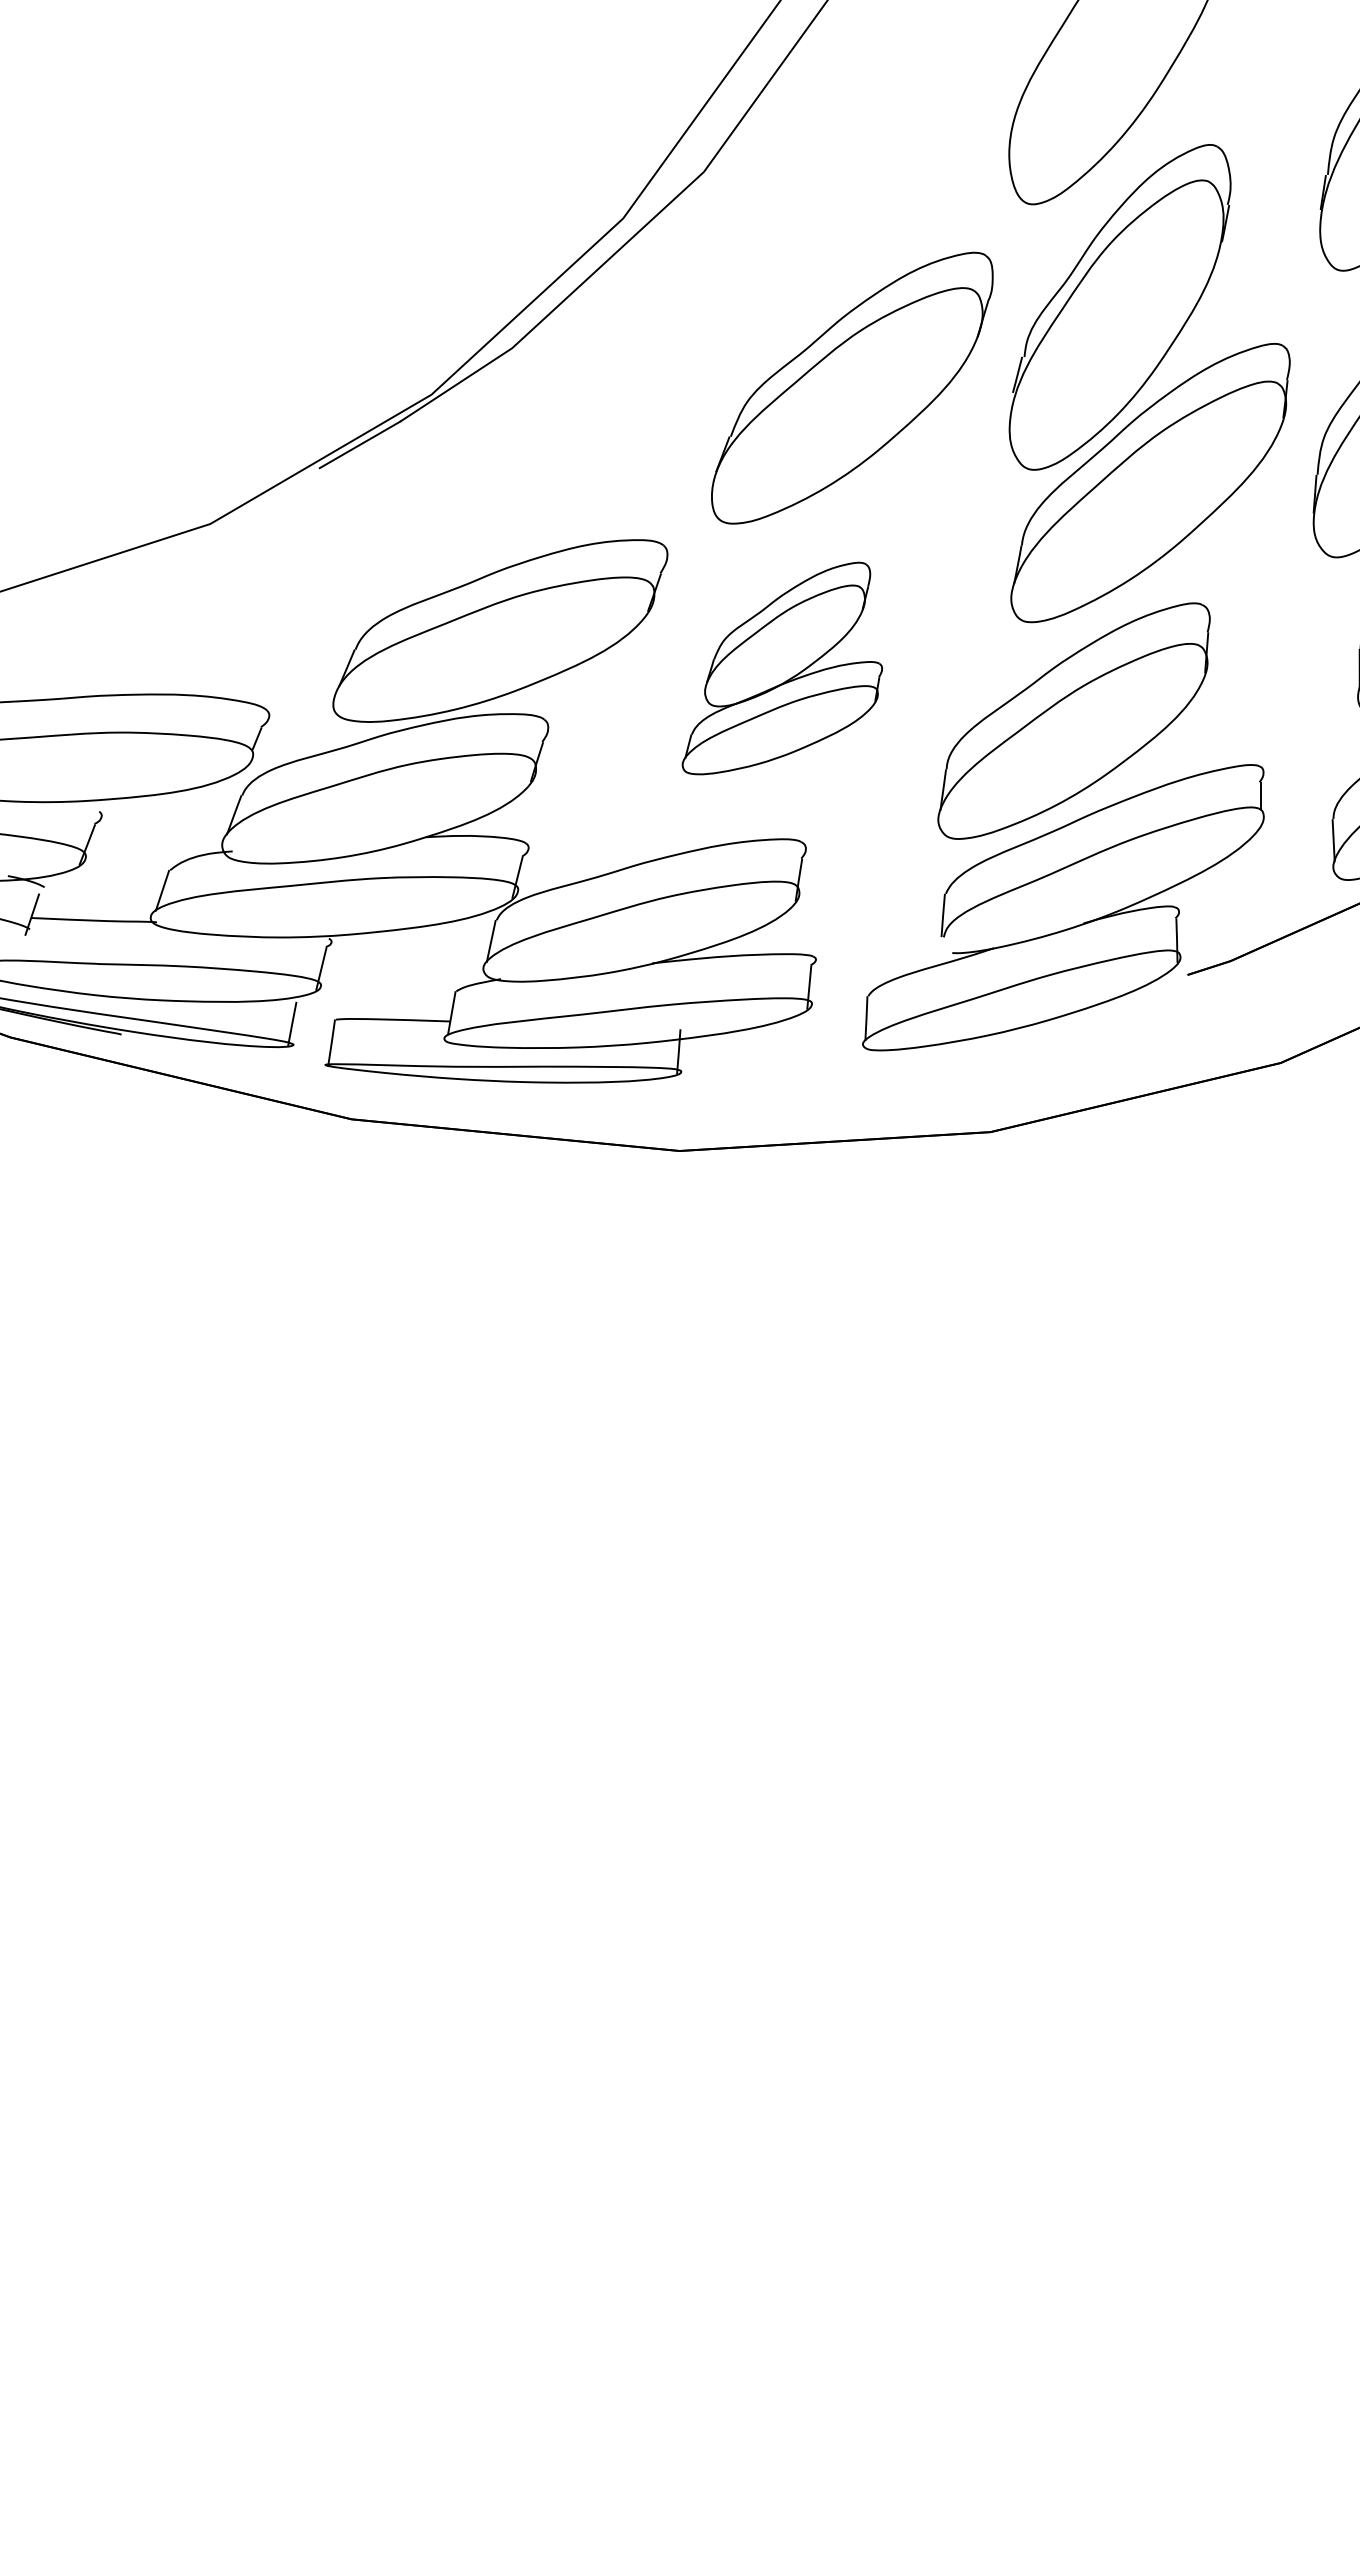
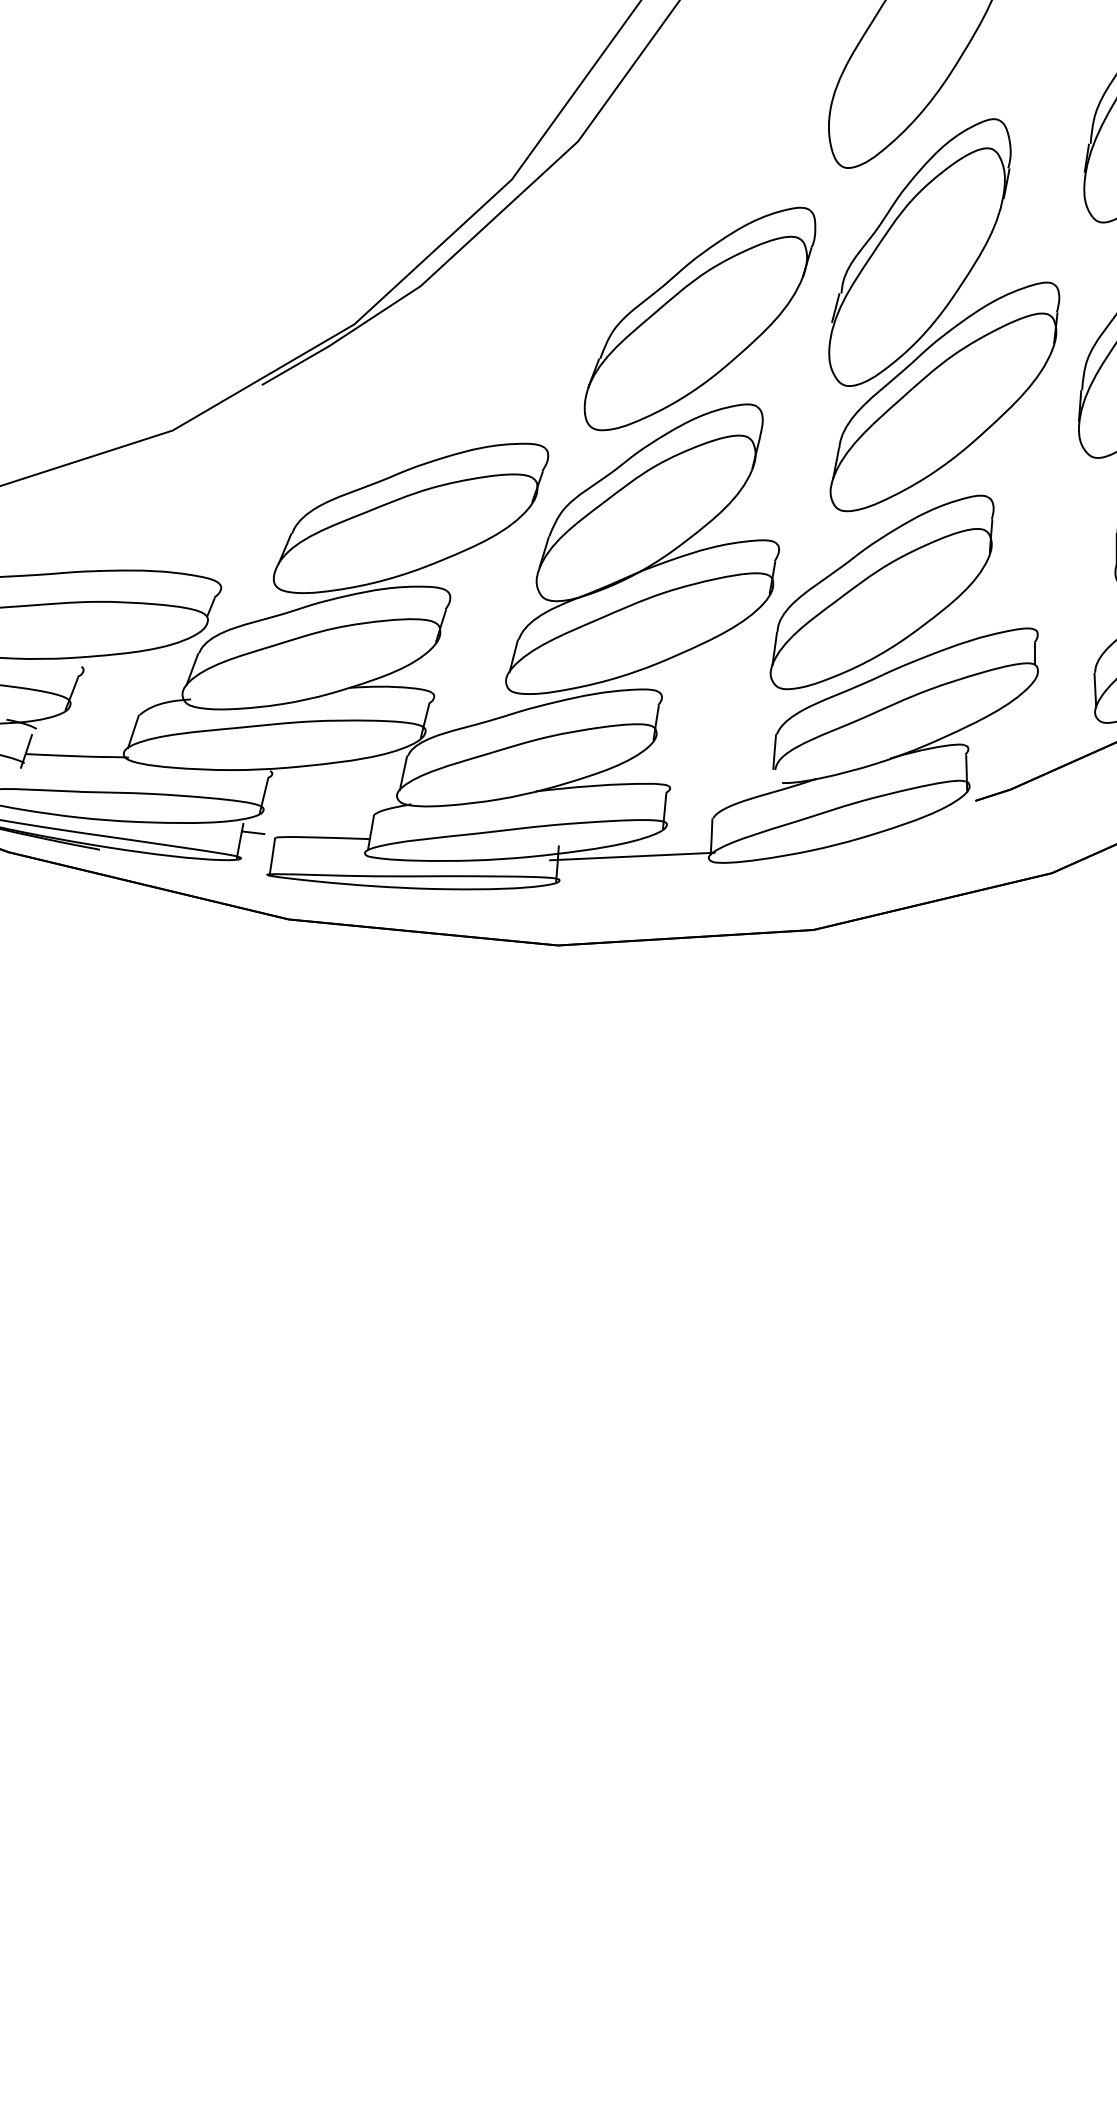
part: (782, 668) -> (642, 549), size x1.67
line: (307, 1013) -> (252, 832), added
line: (769, 1042) -> (632, 856), added

